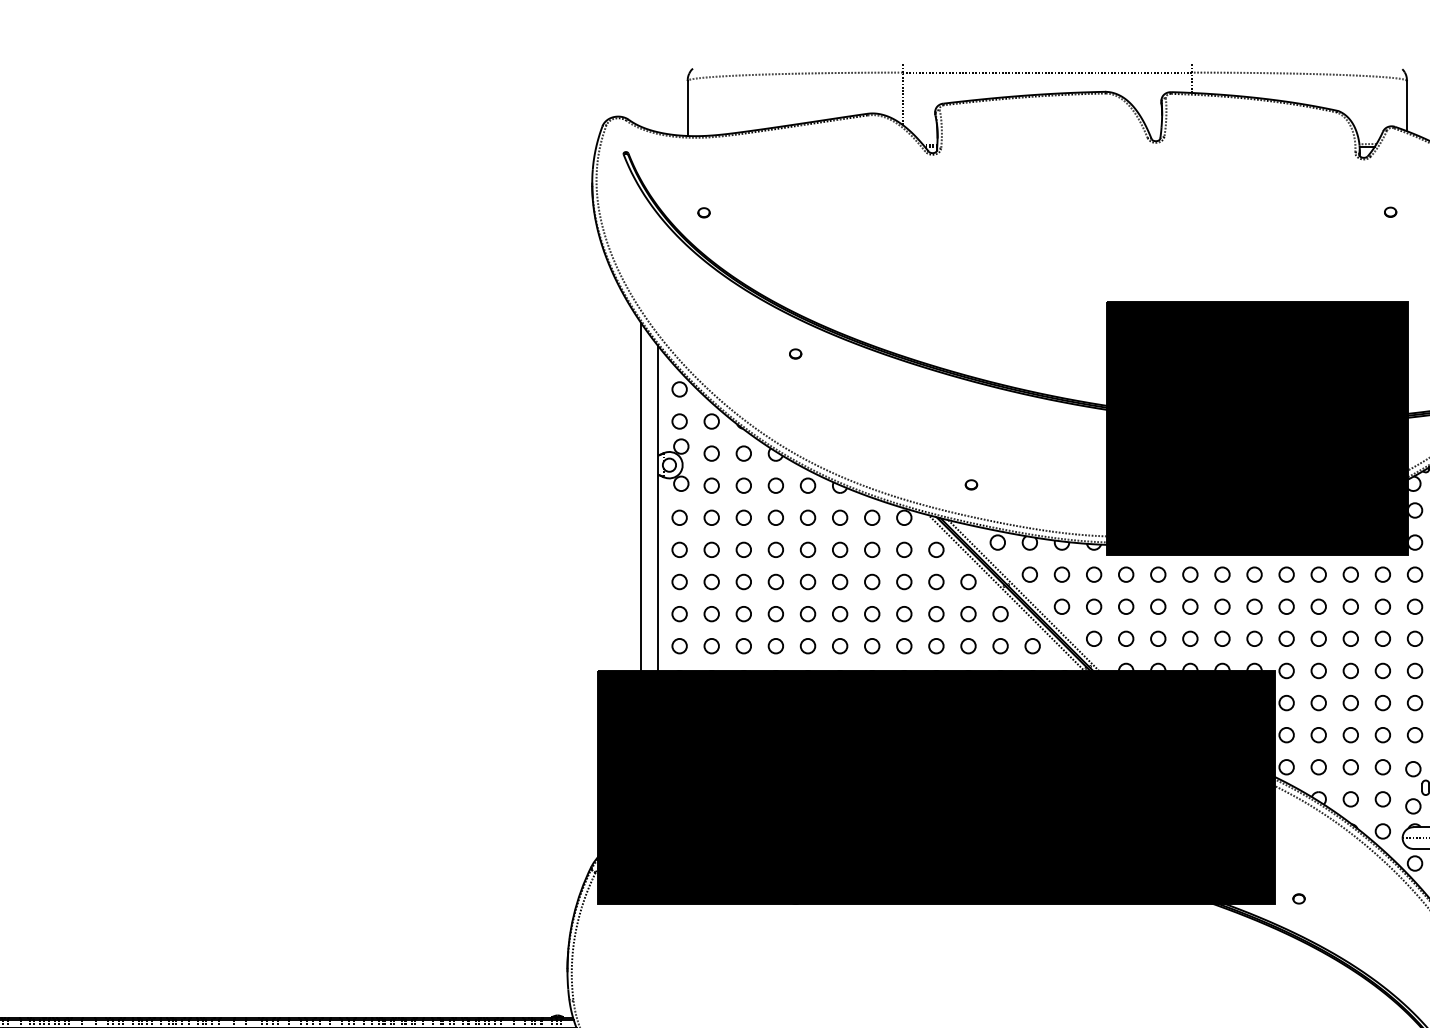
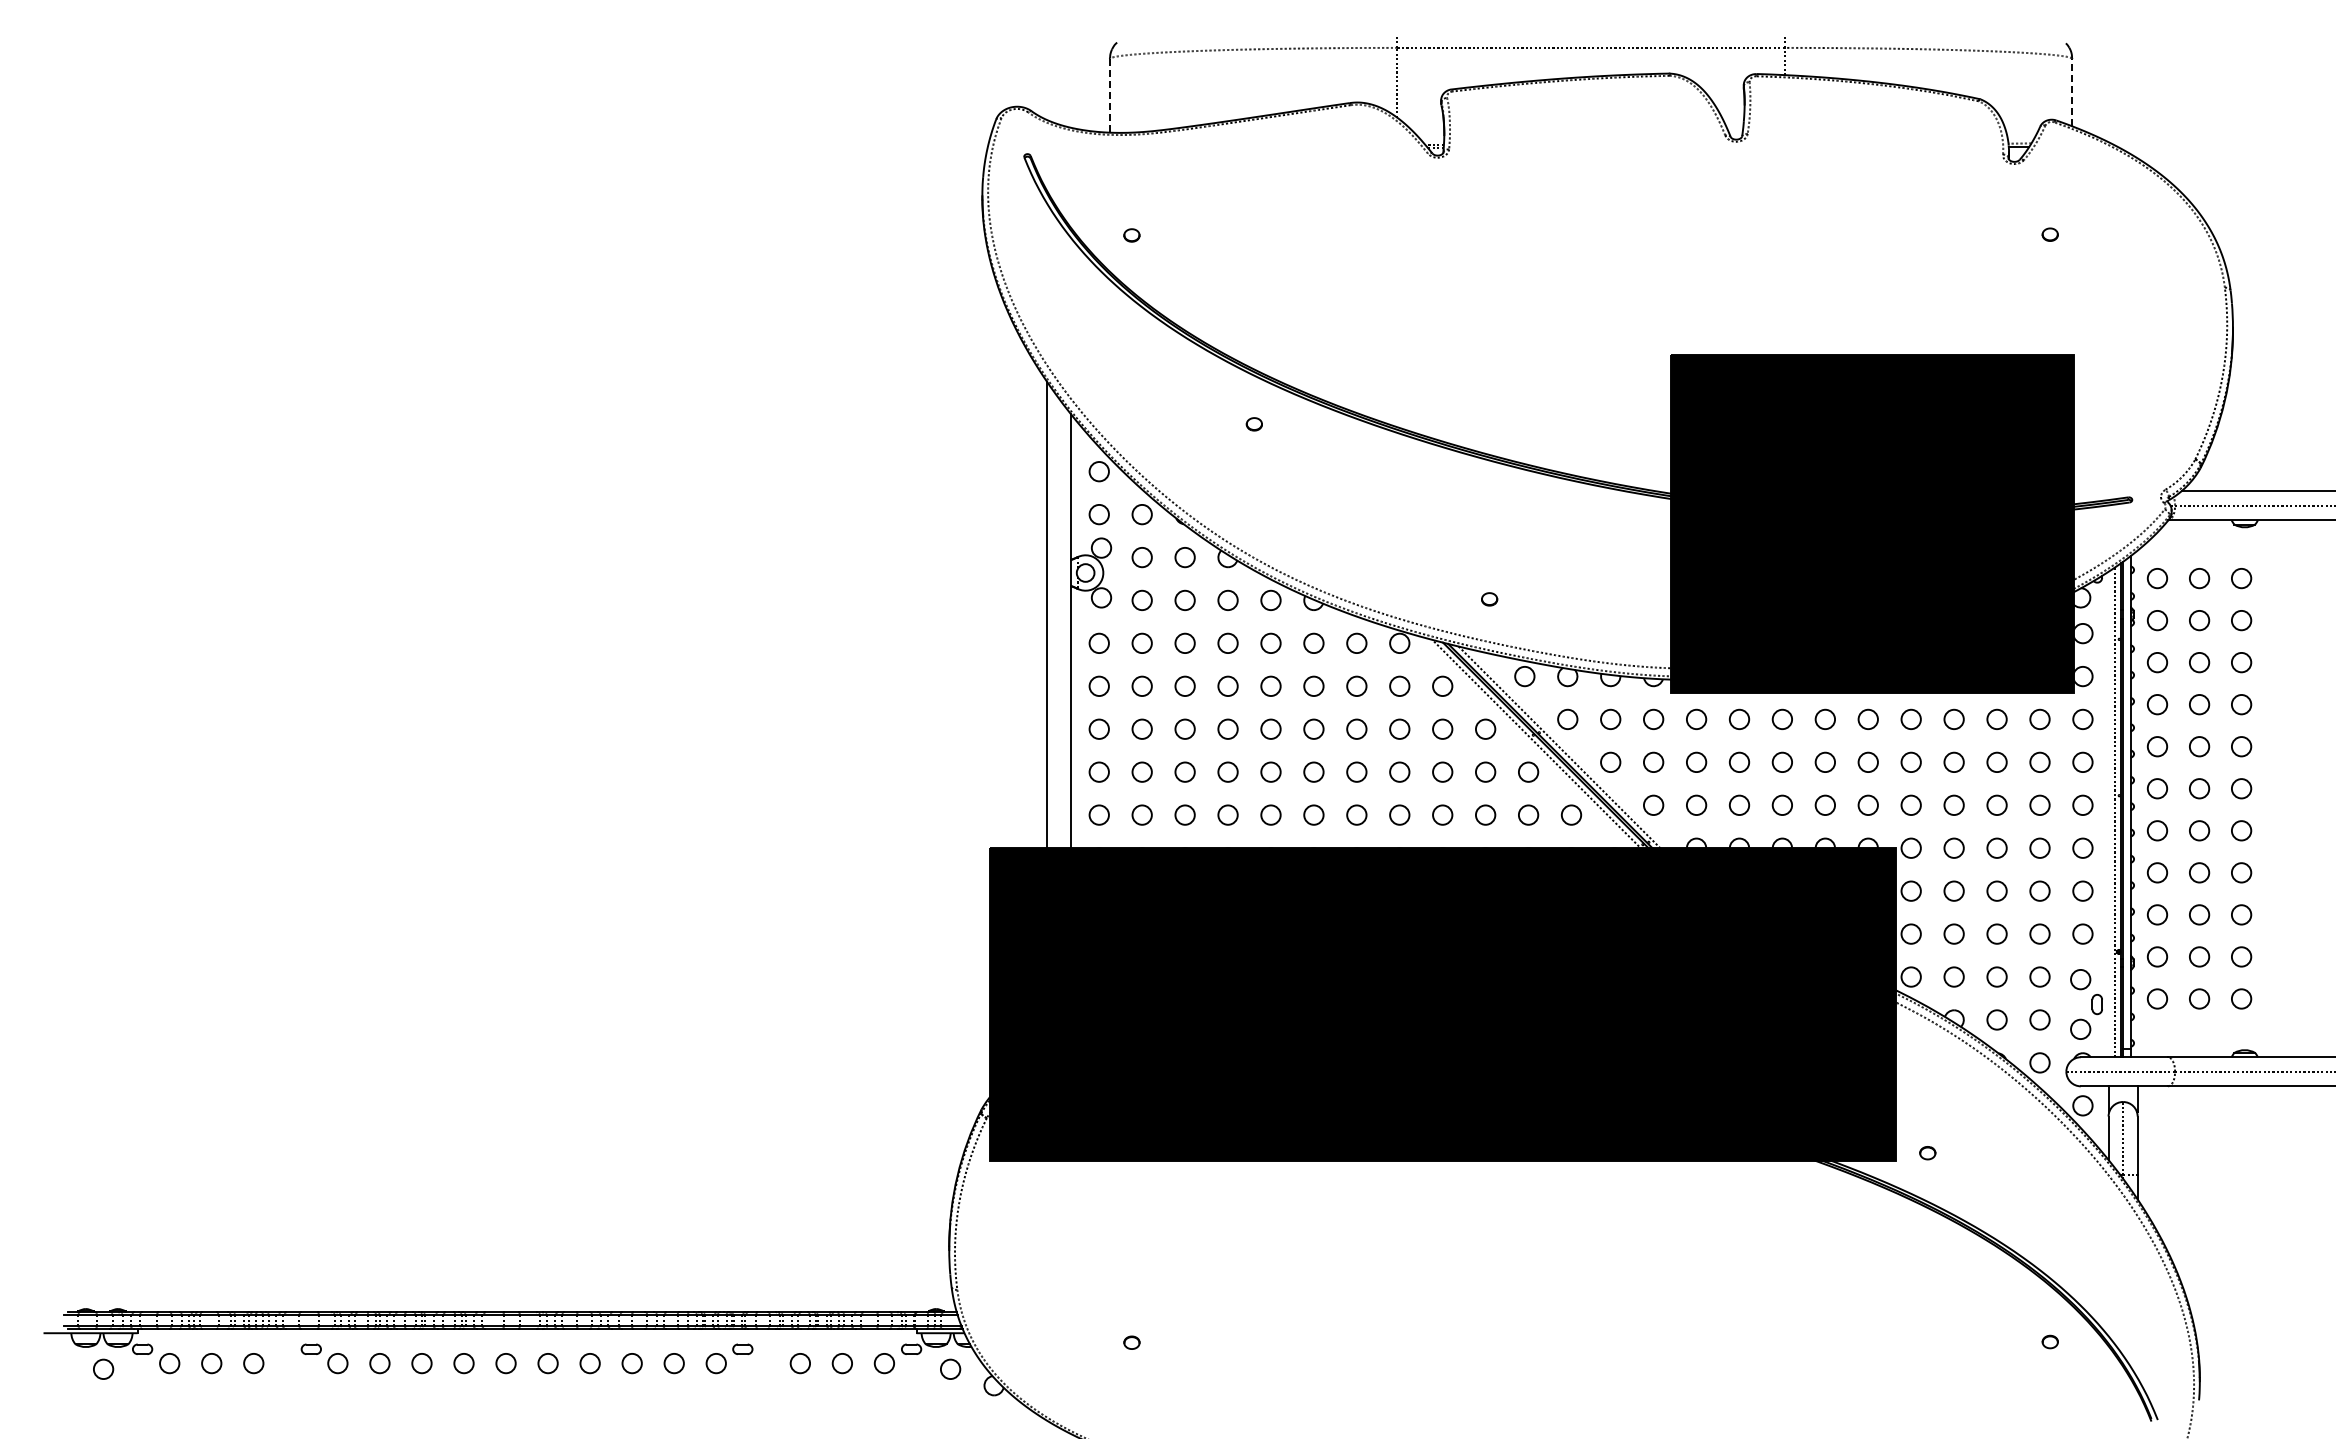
line: (1407, 105) -> (2072, 92), solid -> dashed
line: (687, 108) -> (1109, 95), solid -> dashed

